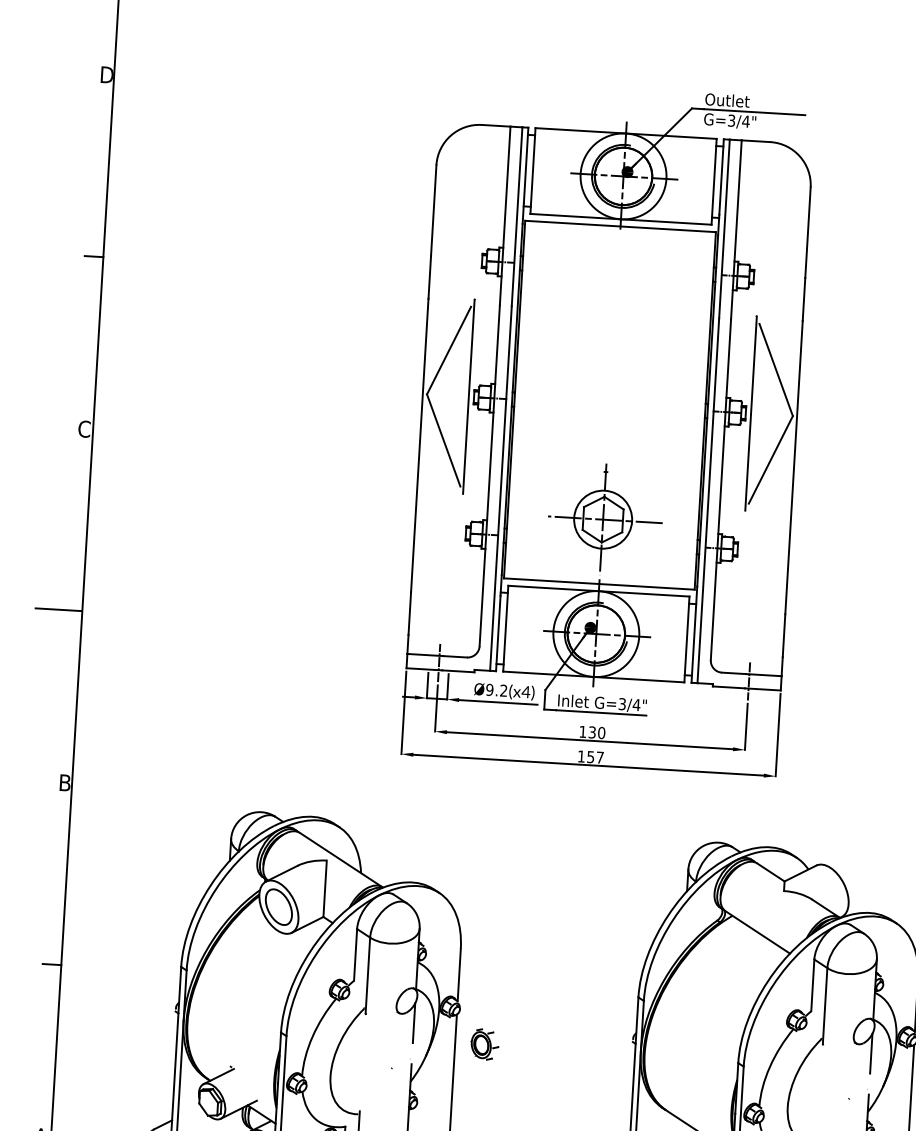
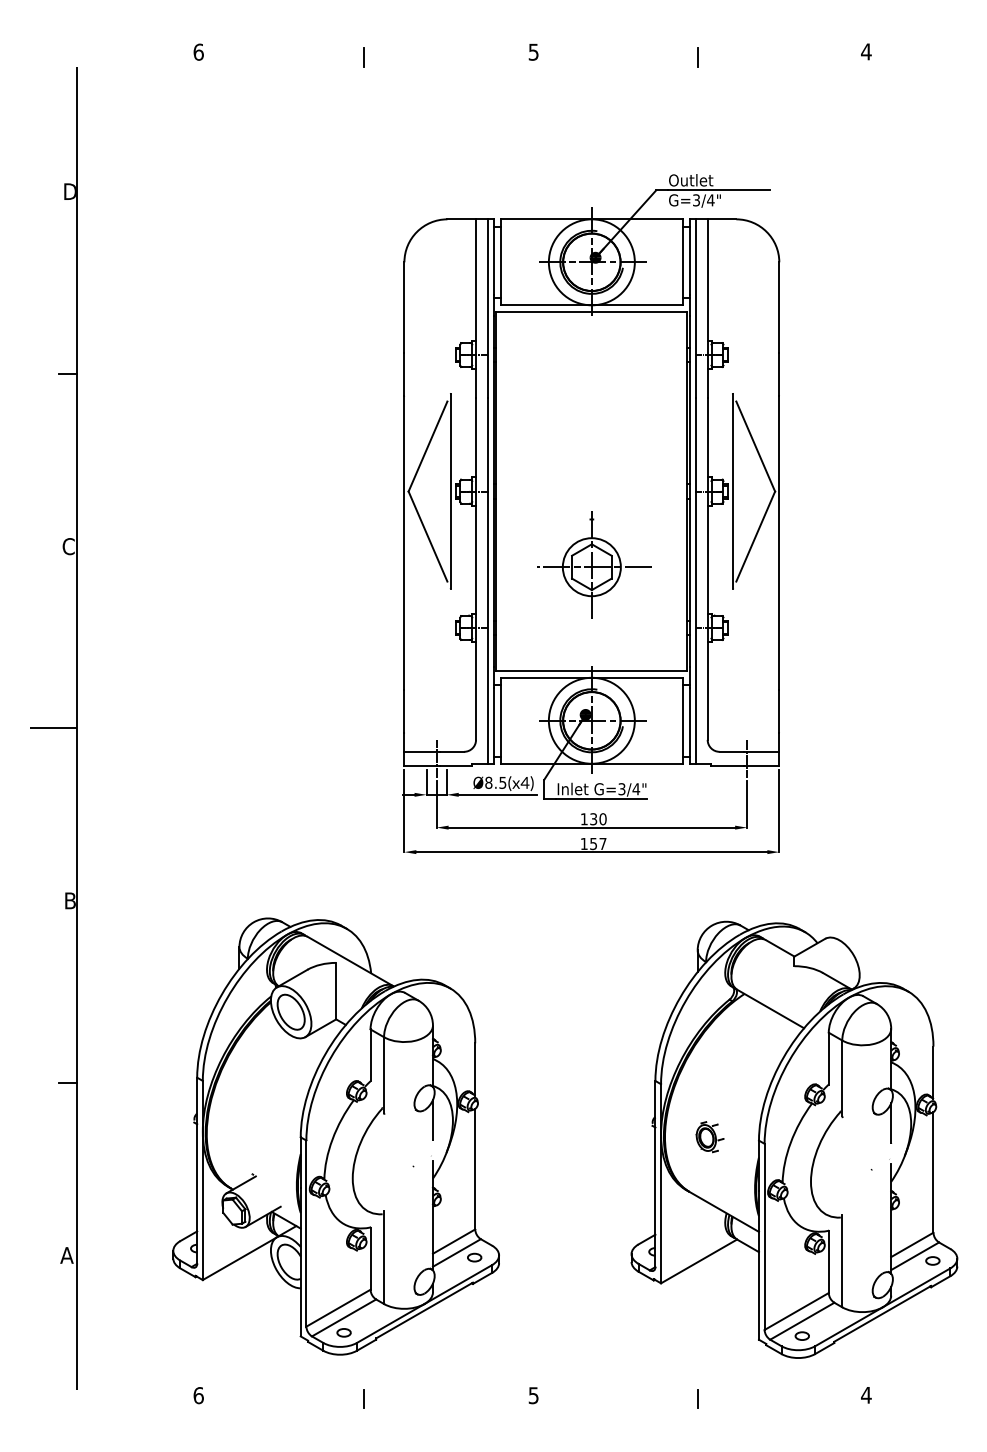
part: (605, 517) -> (594, 564), moved
text: (496, 689) -> (495, 782), Ø9.2 -> Ø8.5
part: (484, 1044) -> (709, 1137), moved

